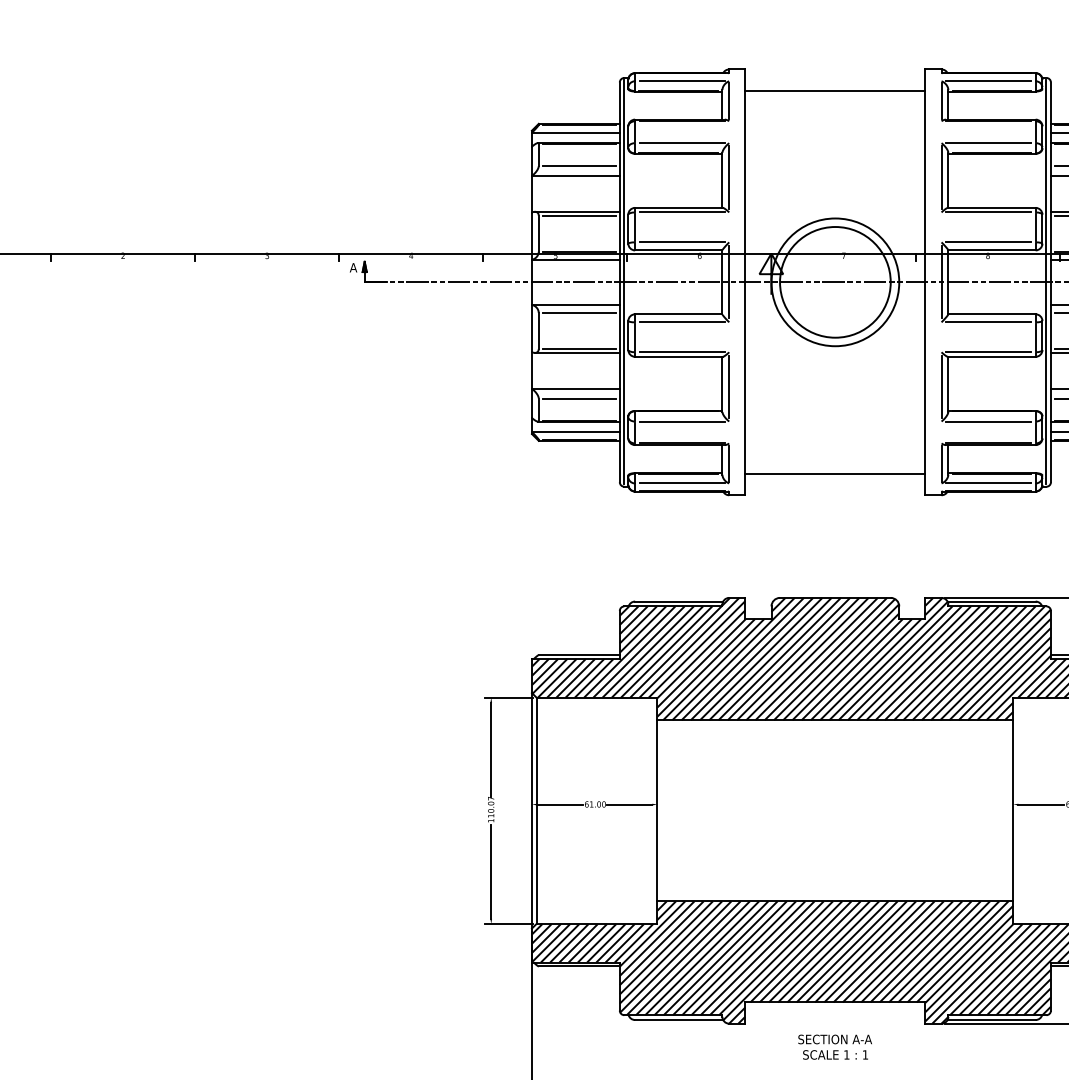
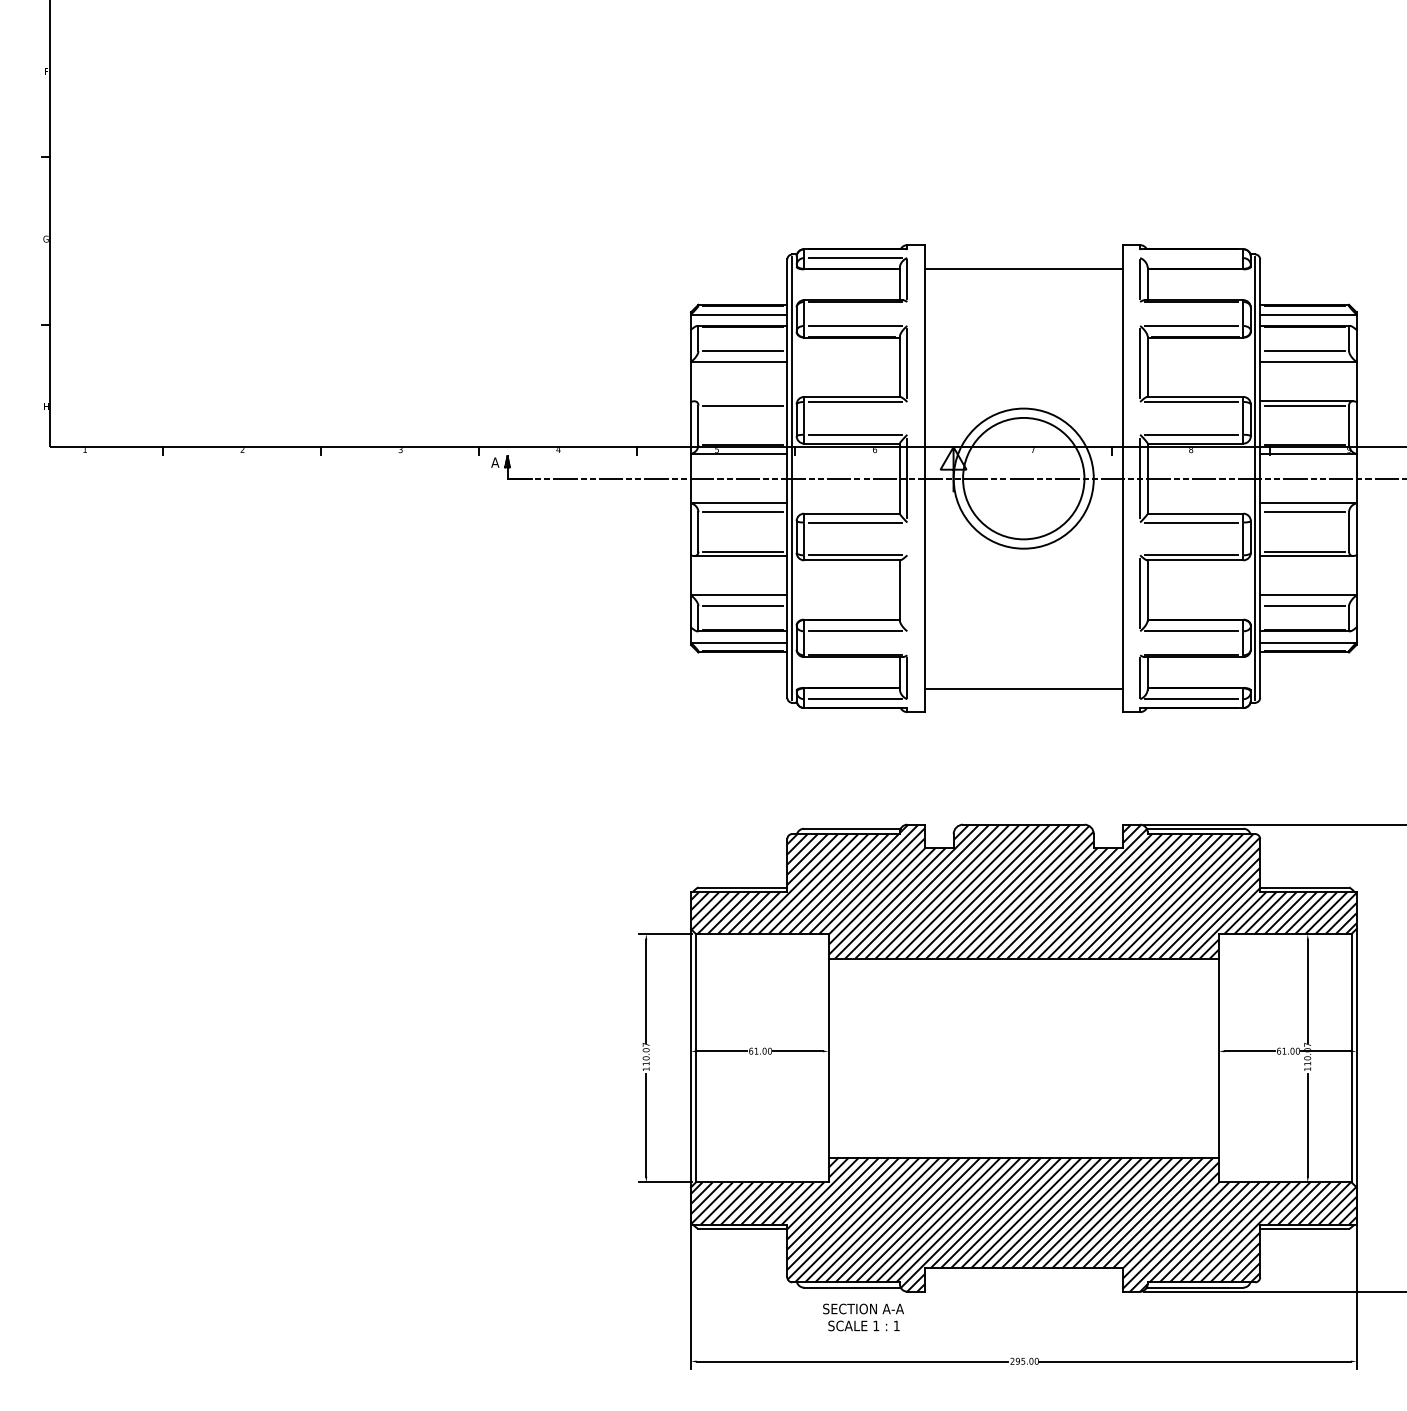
line: (988, 81) -> (1191, 258), removed
line: (577, 212) -> (740, 401), removed
line: (729, 387) -> (907, 593), removed
text: (835, 1047) -> (863, 1317), moved

